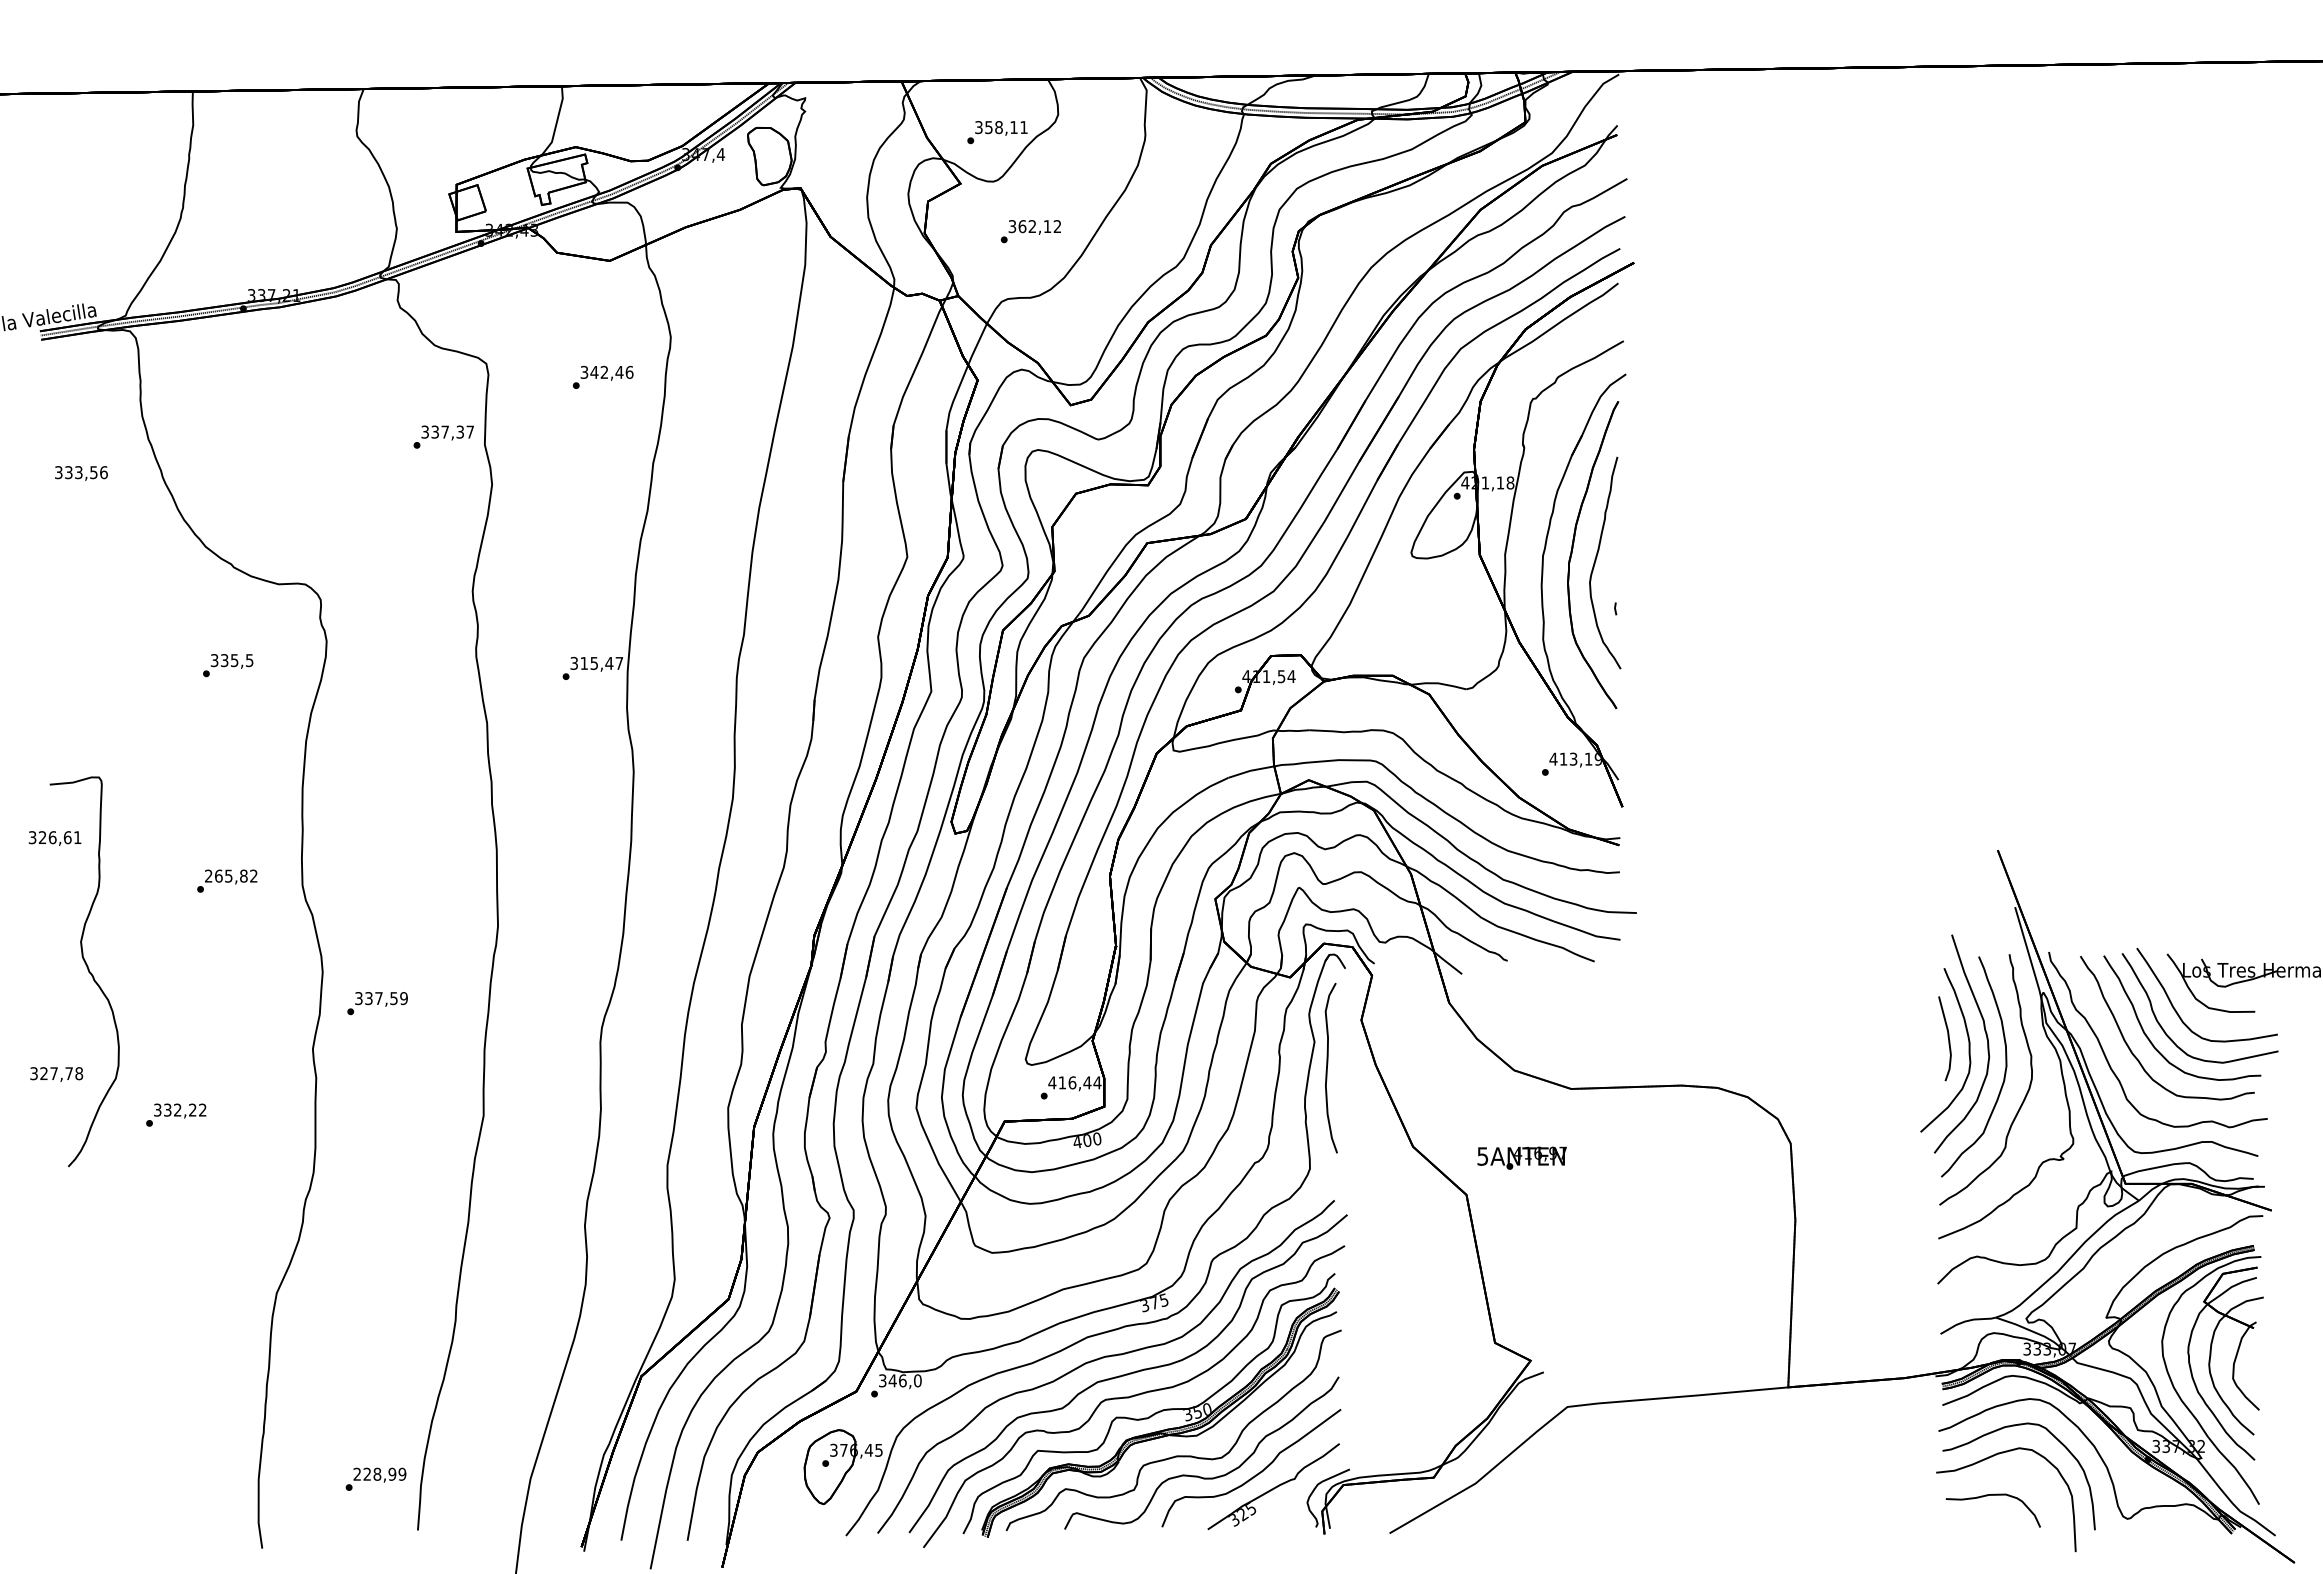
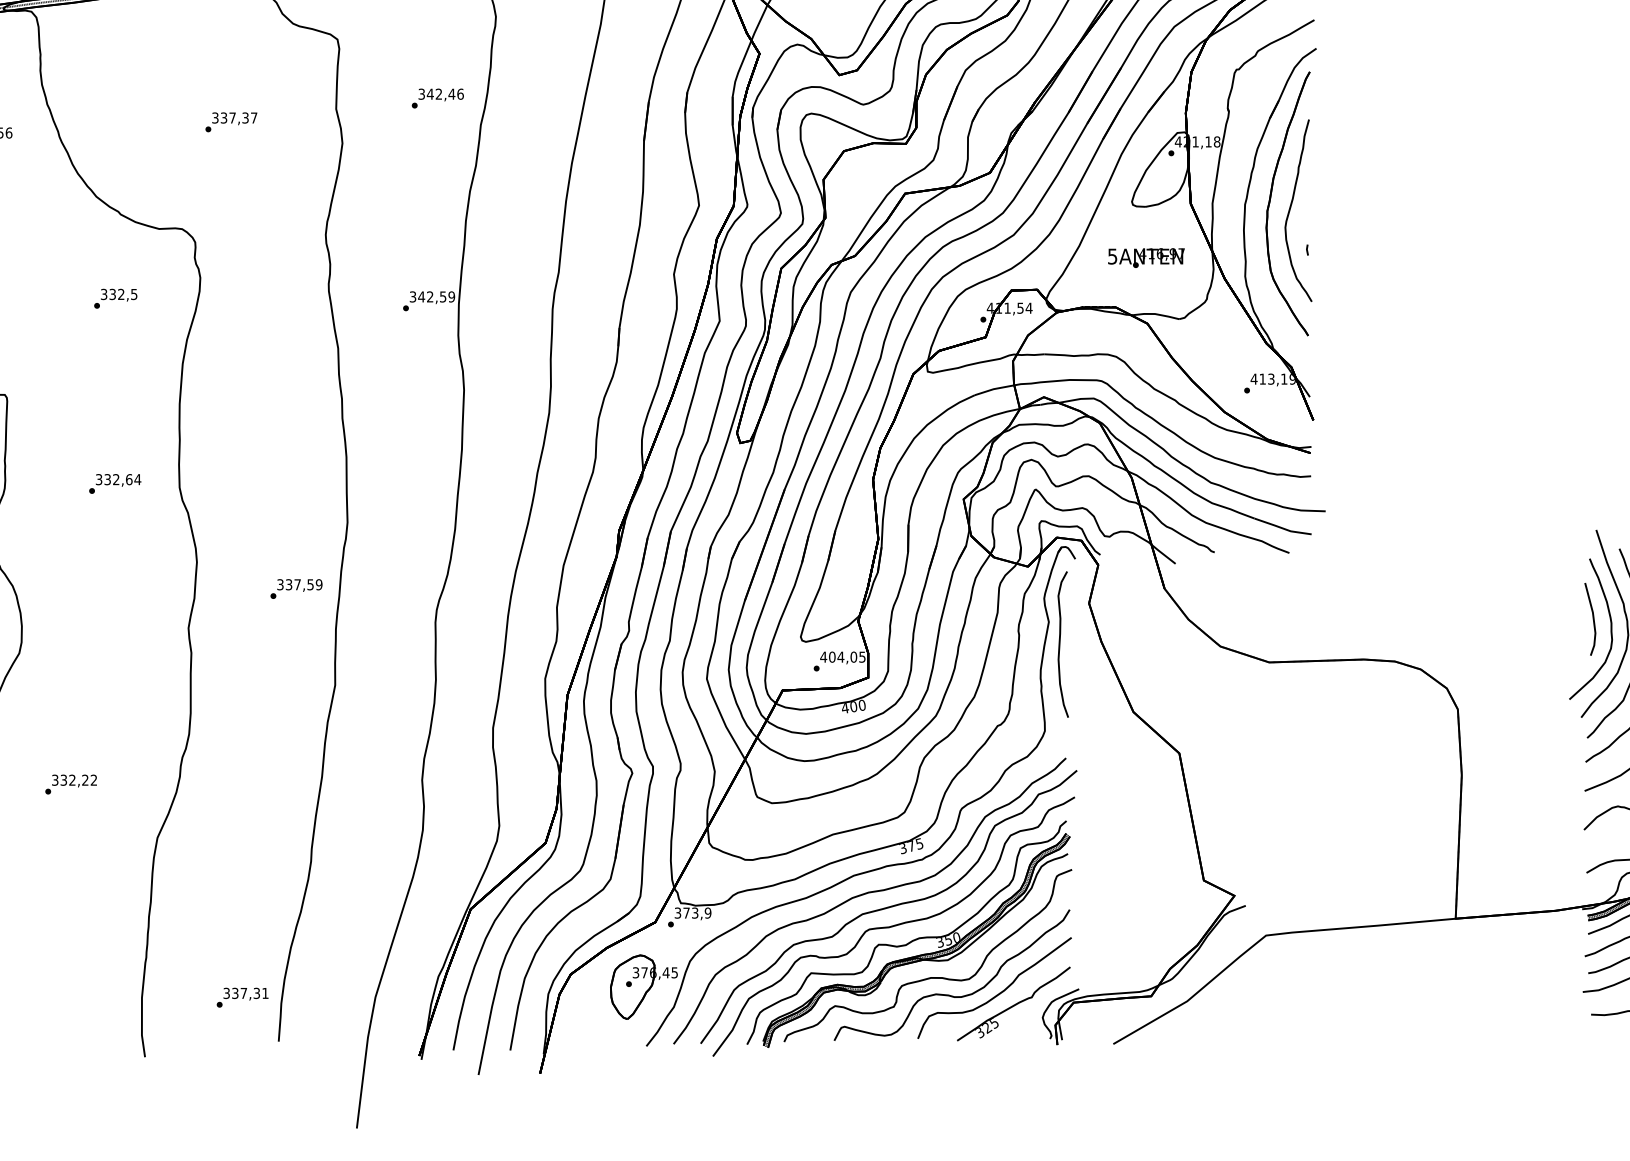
text: (602, 376) -> (437, 97), moved
text: (443, 436) -> (231, 121), moved
text: (234, 660) -> (121, 294), 335,5 -> 332,5
text: (601, 662) -> (436, 296), 315,47 -> 342,59
text: (231, 875) -> (118, 479), 265,82 -> 332,64
text: (377, 1003) -> (296, 589), moved
text: (1079, 1082) -> (846, 656), 416,44 -> 404,05
text: (176, 1114) -> (71, 783), moved
text: (1521, 1157) -> (1145, 257), moved
text: (904, 1380) -> (696, 912), 346,0 -> 373,9
text: (379, 1473) -> (245, 992), 228,99 -> 337,31

